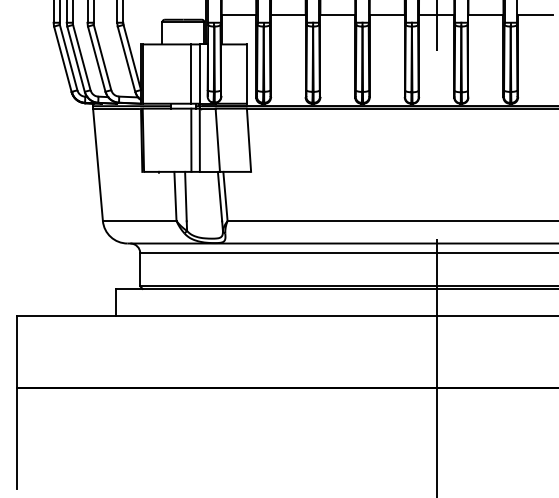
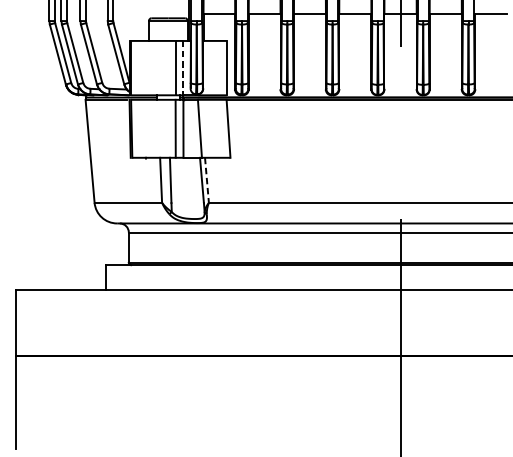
line: (199, 74) -> (183, 68), solid -> dashed
line: (225, 196) -> (206, 180), solid -> dashed

